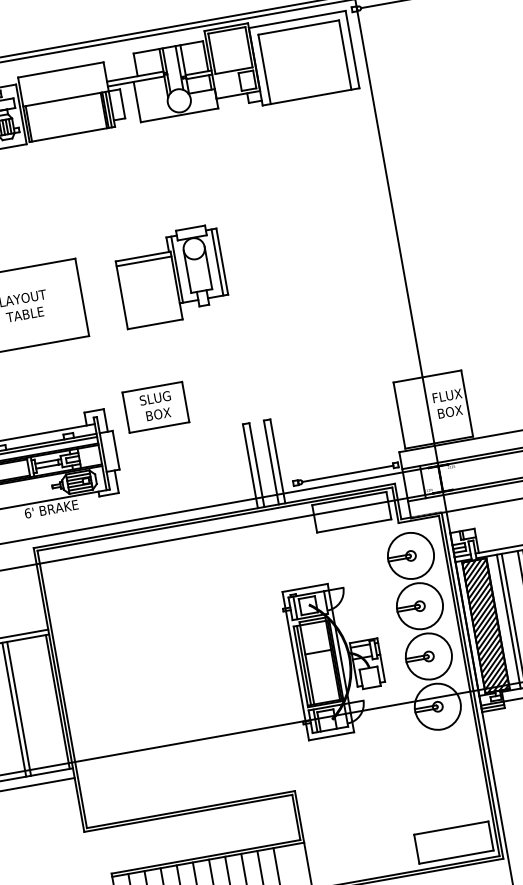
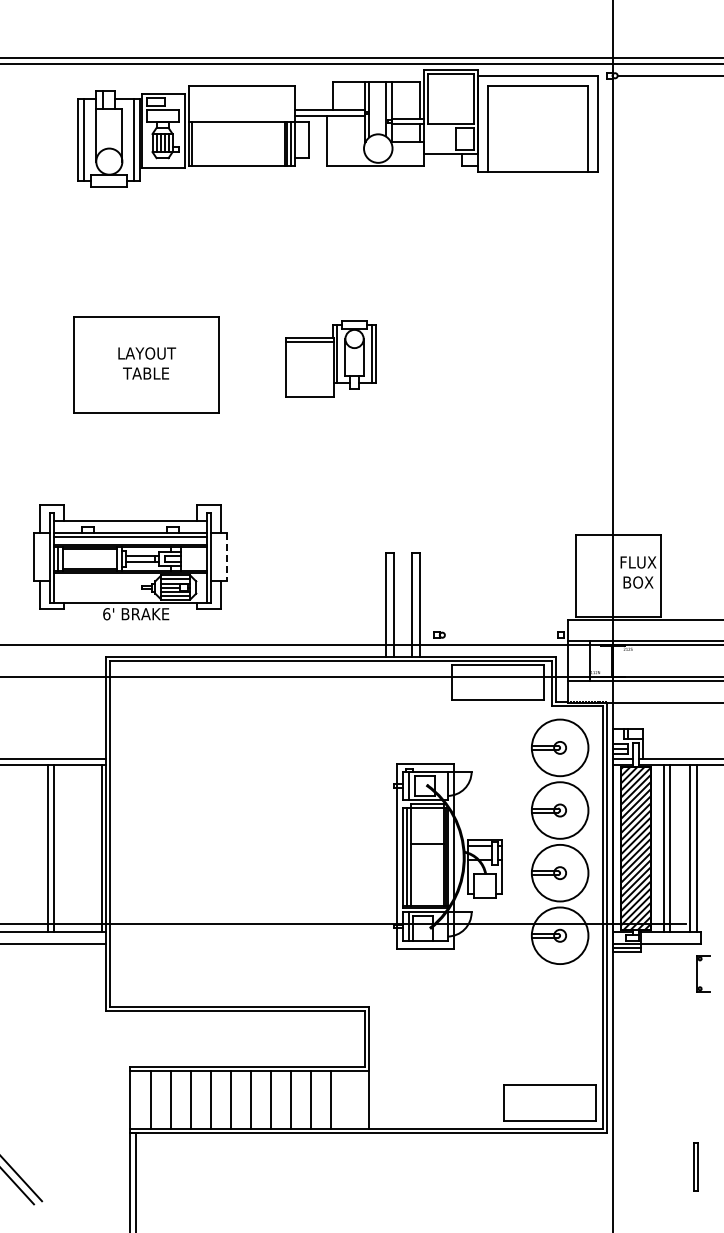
part: (171, 276) -> (331, 358), size x0.7
part: (155, 407) -> (283, 513), removed
line: (115, 450) -> (226, 557), solid -> dashed
line: (347, 474) -> (501, 635), removed

